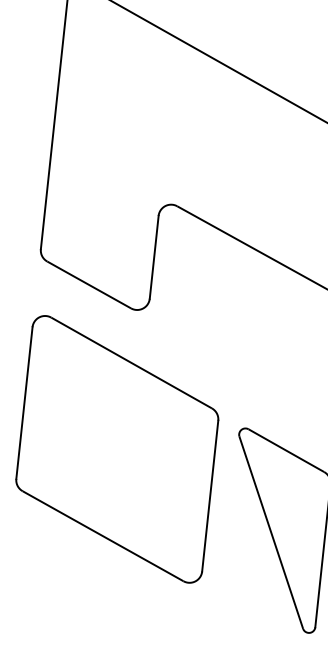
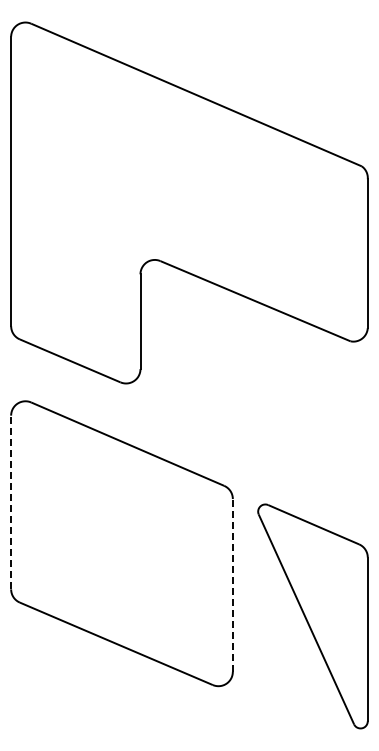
line: (24, 403) -> (11, 502), solid -> dashed
line: (210, 495) -> (232, 584), solid -> dashed

